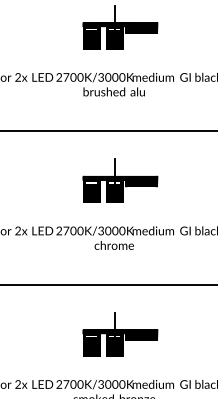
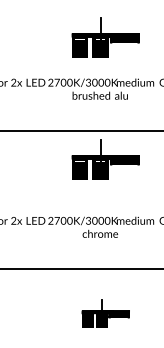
part: (120, 180) -> (105, 159), moved
part: (120, 334) -> (105, 314), size x0.7

